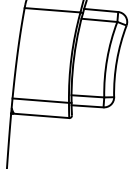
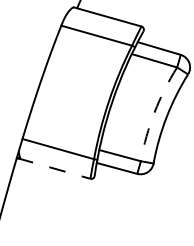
arc: (107, 58) -> (154, 112), solid -> dashed
line: (40, 115) -> (54, 168), solid -> dashed

